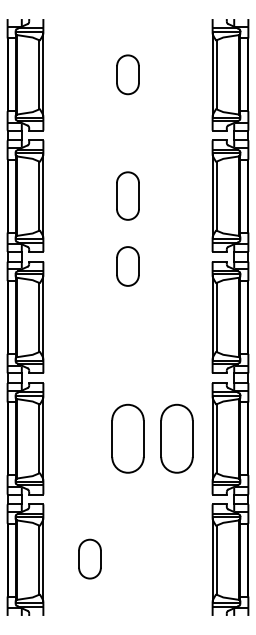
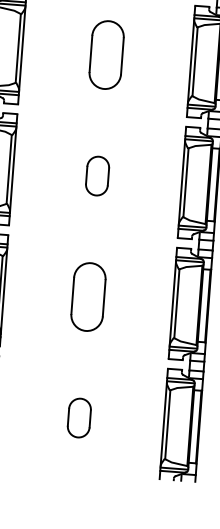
part: (127, 195) -> (106, 54), size x1.43
part: (127, 266) -> (97, 176), moved
part: (176, 438) -> (136, 300), removed
part: (89, 558) -> (78, 417), moved

